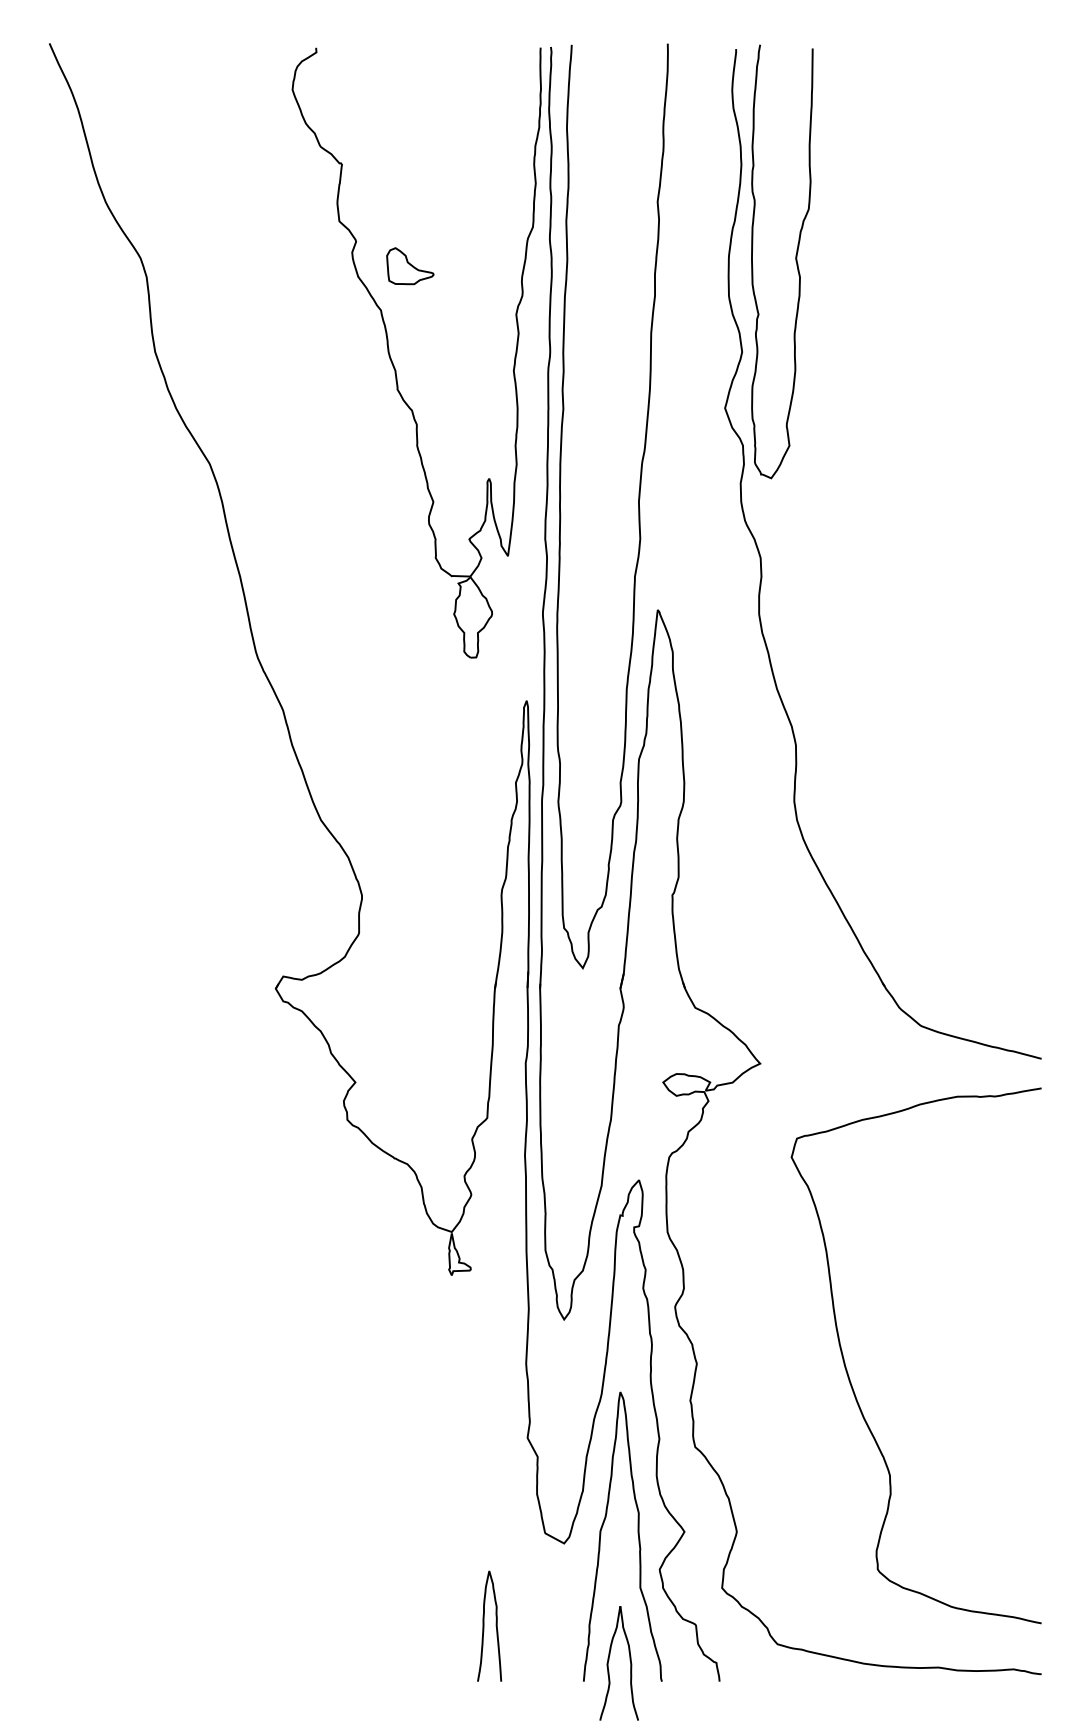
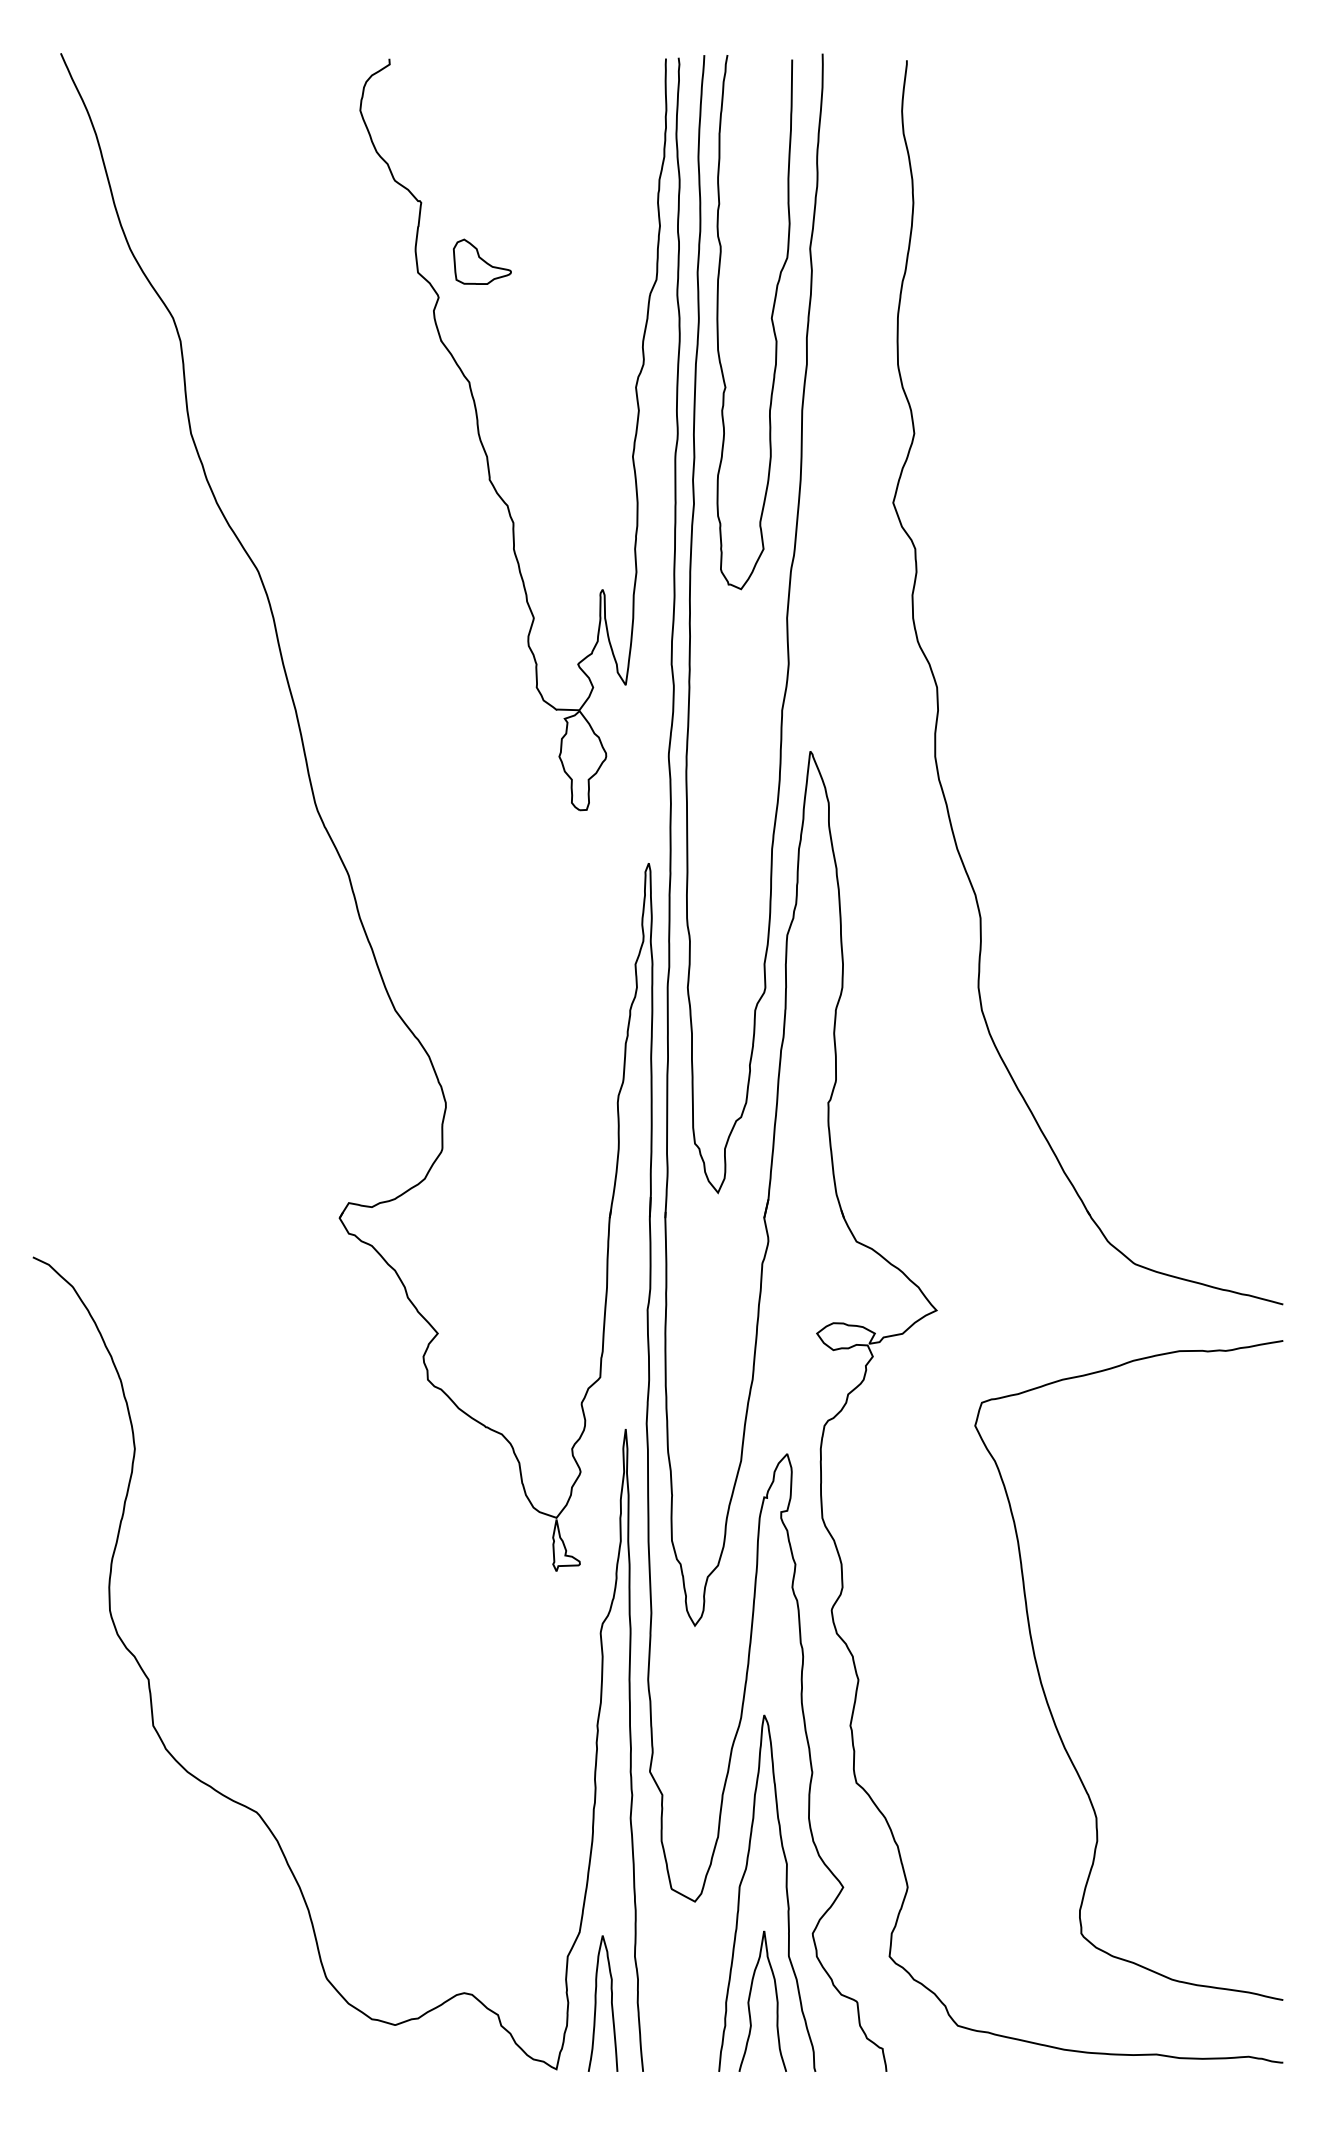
curve: (795, 258) -> (770, 318), moved
part: (409, 265) -> (481, 261), moved
curve: (209, 1470) -> (257, 1811), added
curve: (609, 1661) -> (750, 1998), moved

